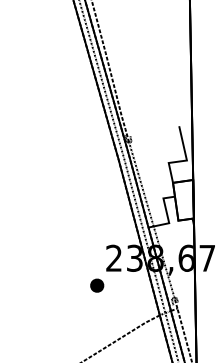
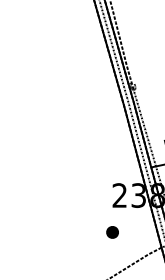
part: (97, 285) -> (112, 232), moved

